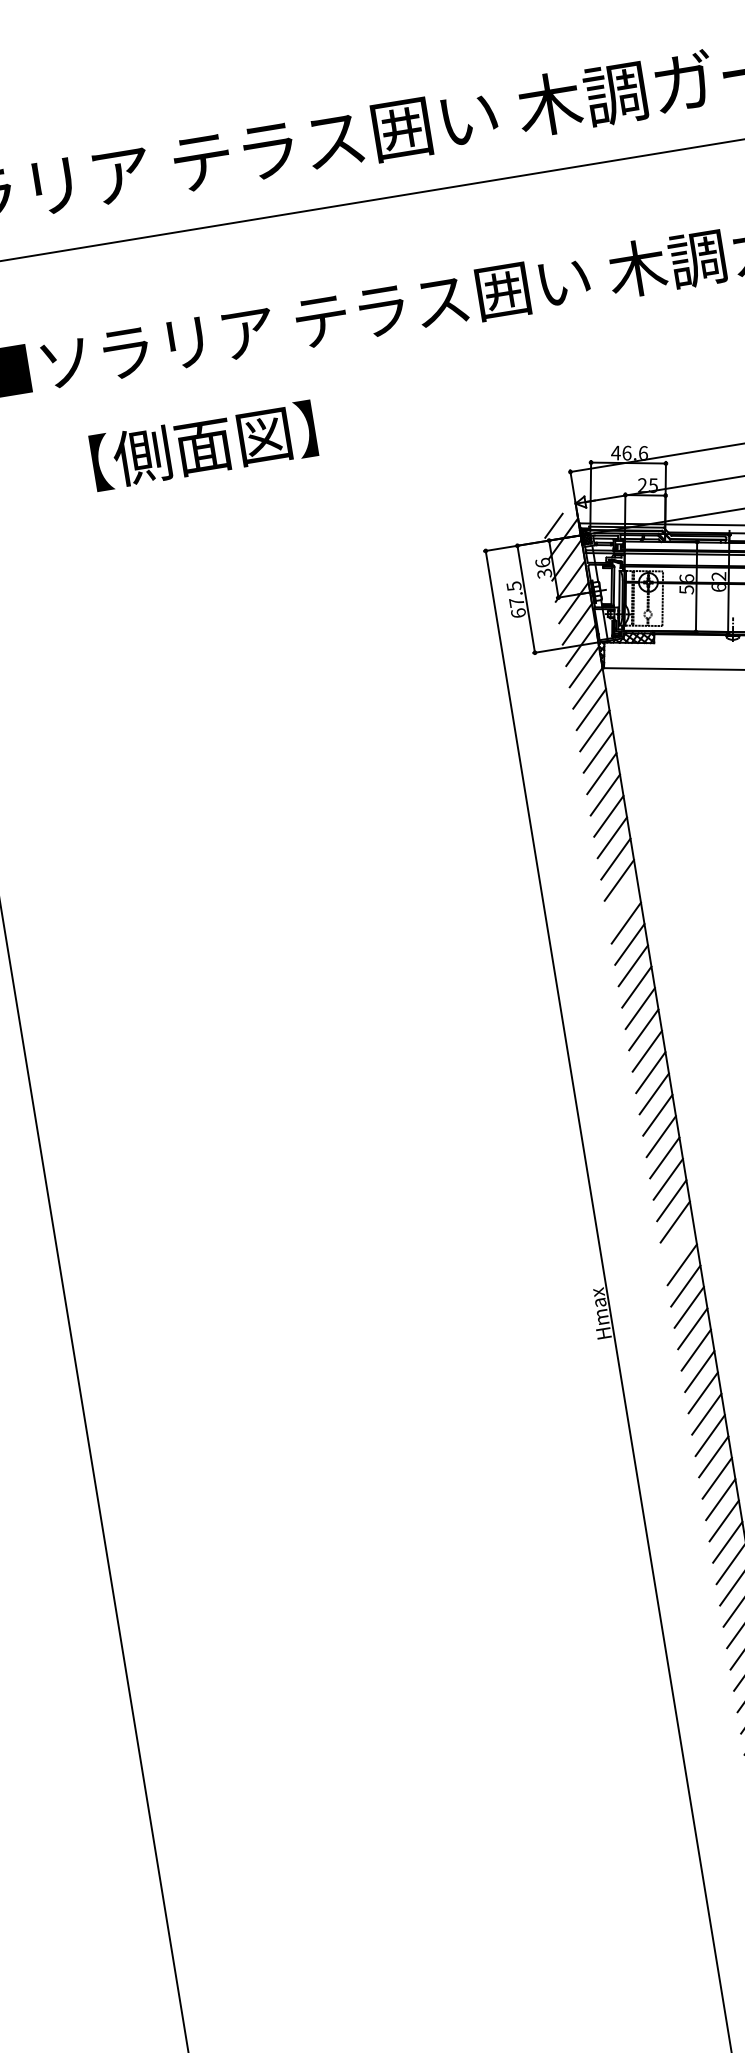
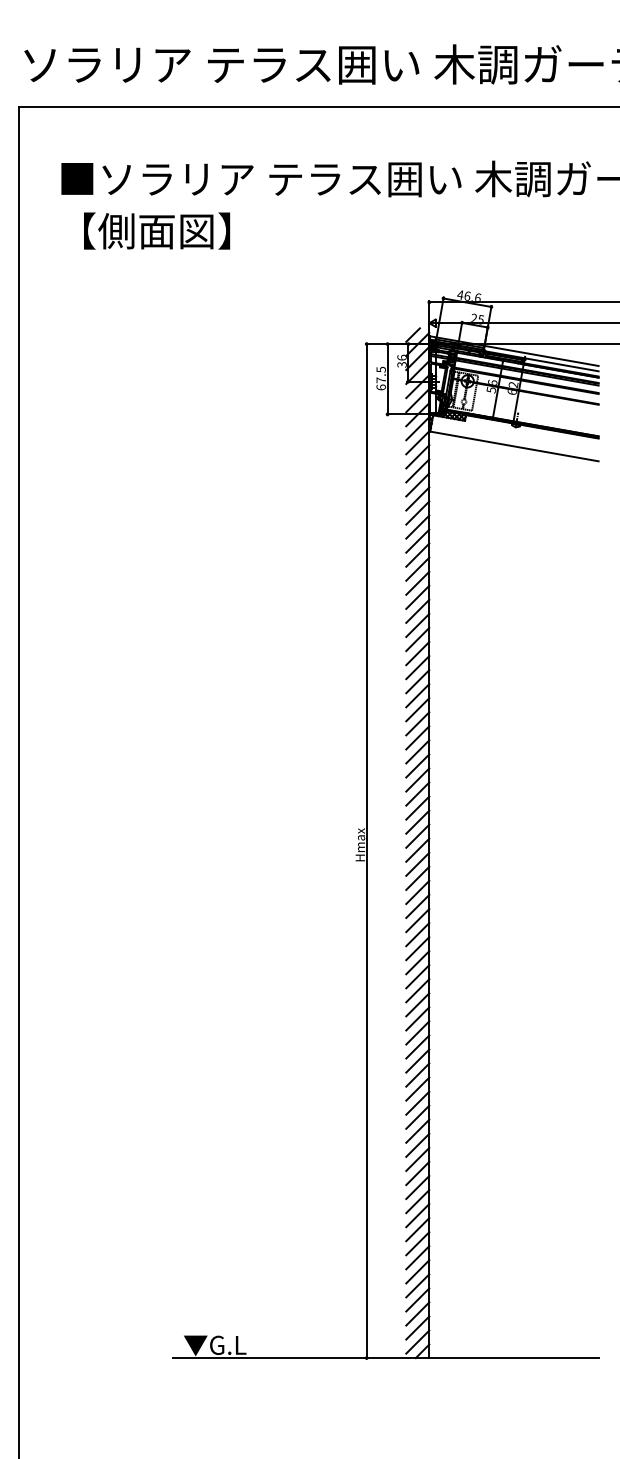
text: (204, 444) -> (157, 230), moved
line: (622, 900) -> (417, 582), added
line: (678, 1242) -> (417, 807), added

